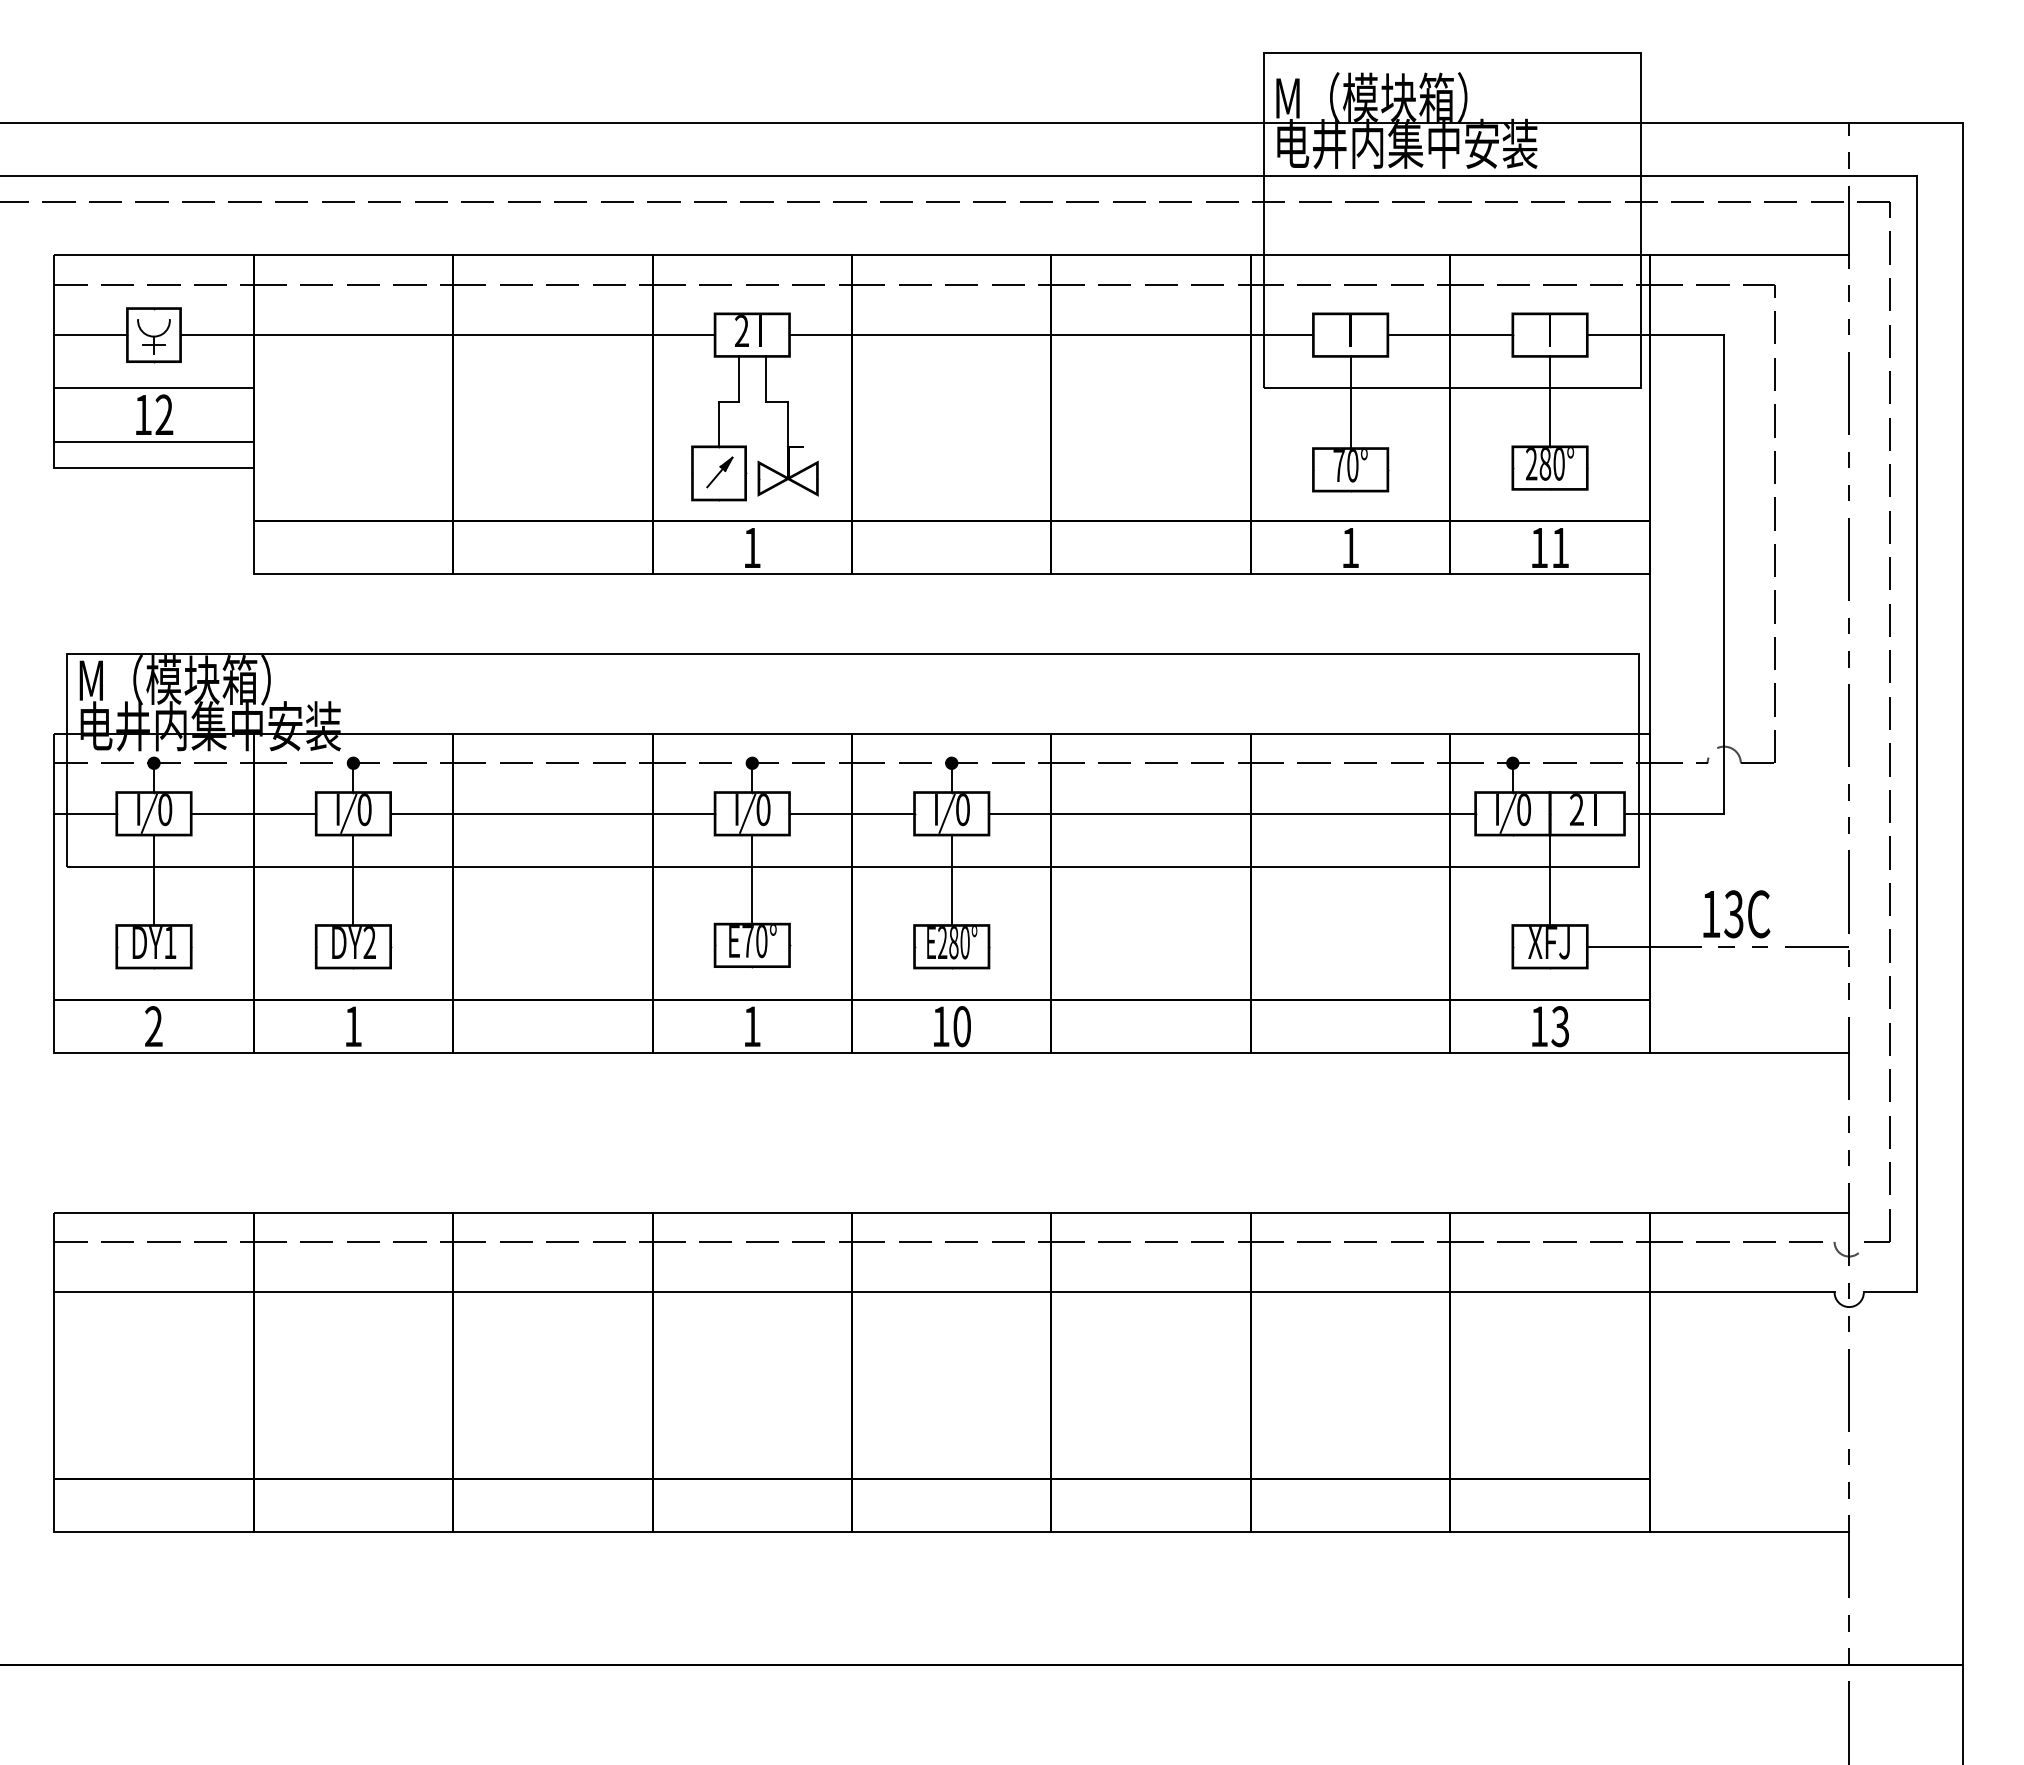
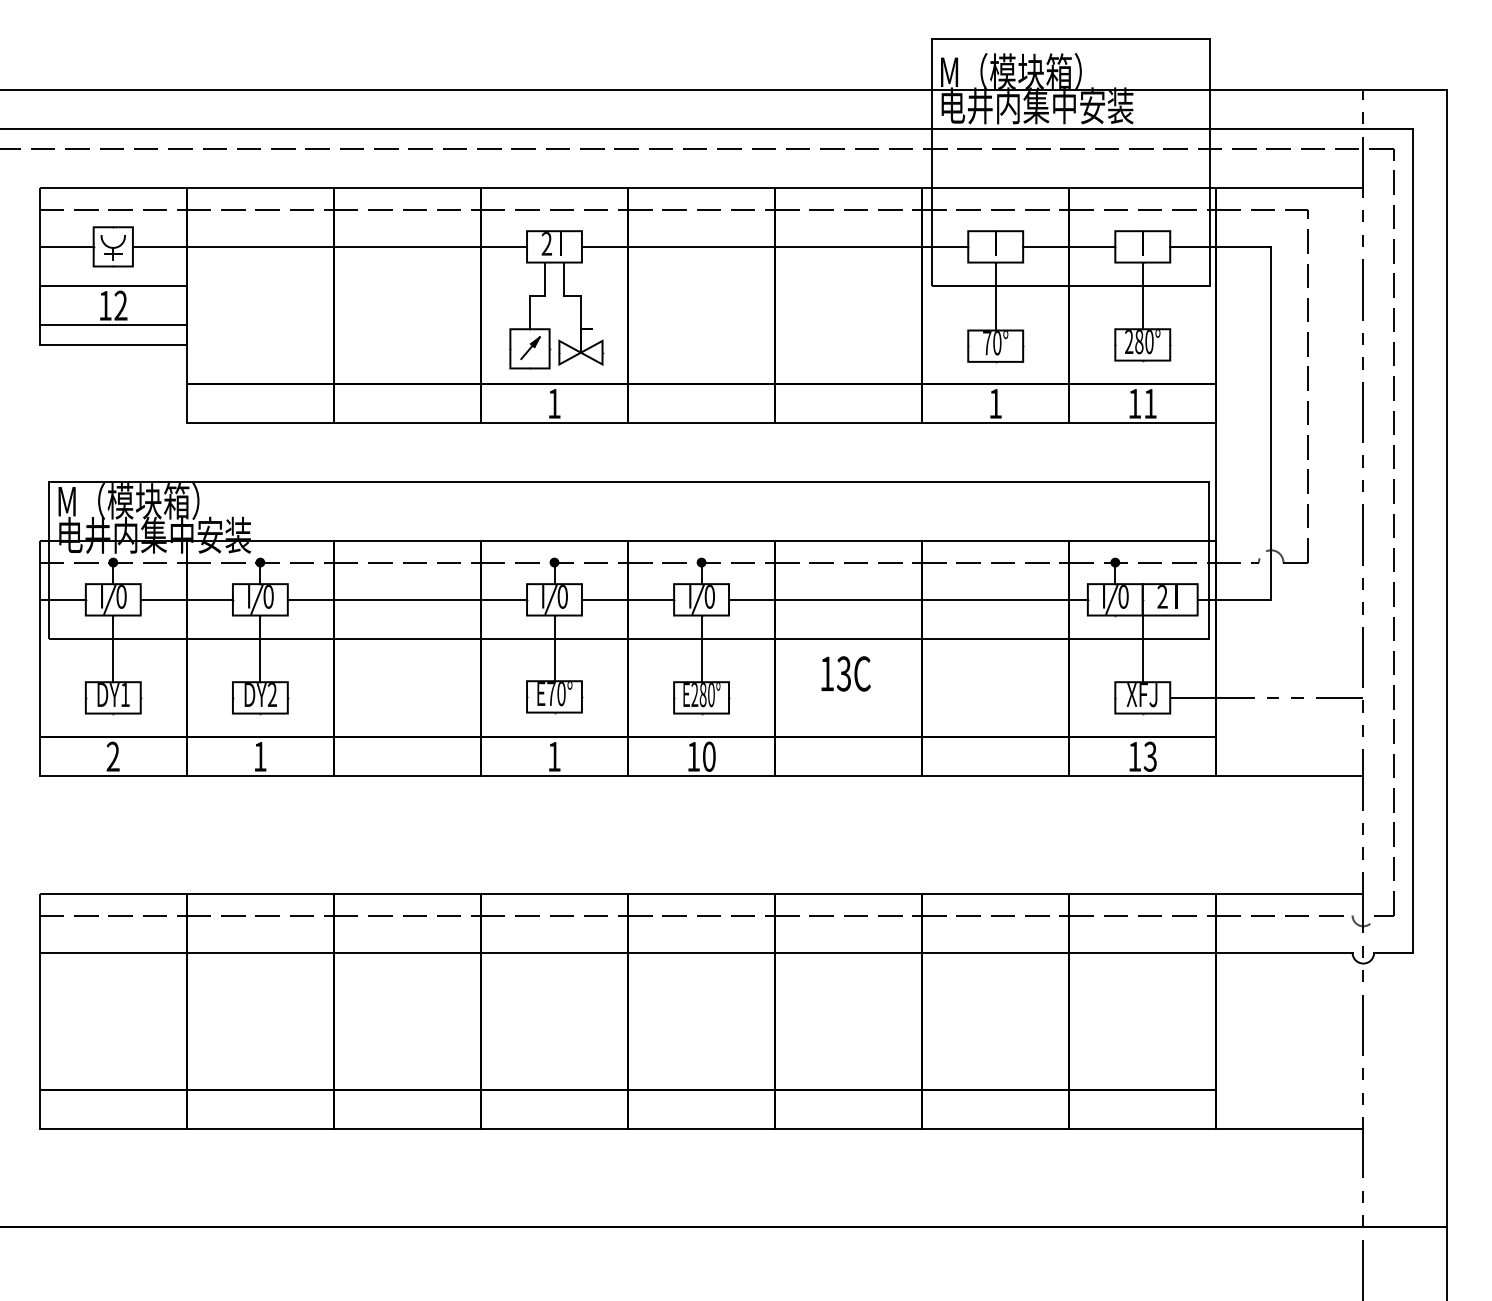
text: (1736, 914) -> (845, 674), moved

